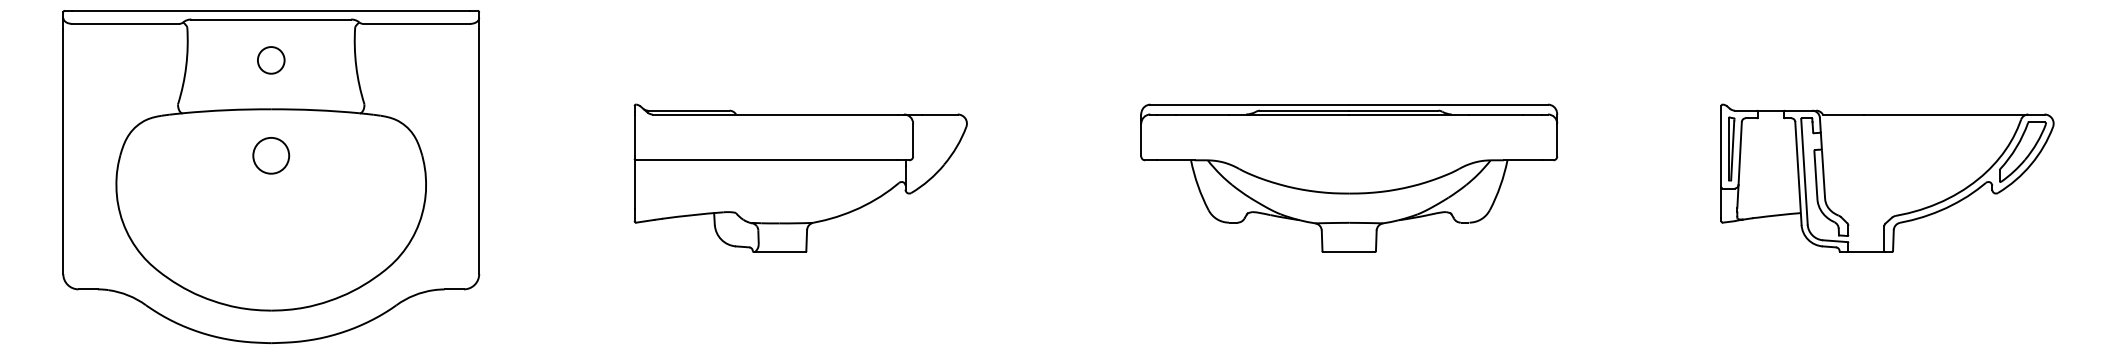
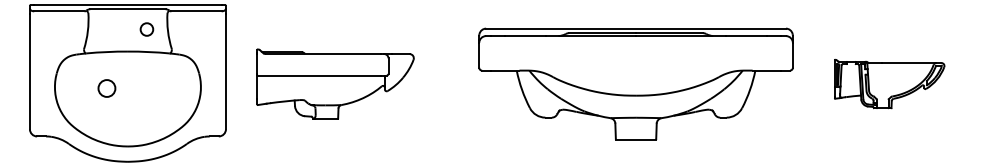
circle: (270, 60) -> (146, 29), moved
circle: (270, 155) -> (106, 88), moved
part: (800, 177) -> (335, 83), moved
part: (1348, 177) -> (635, 83), size x1.6
part: (1887, 177) -> (889, 83), size x0.7

